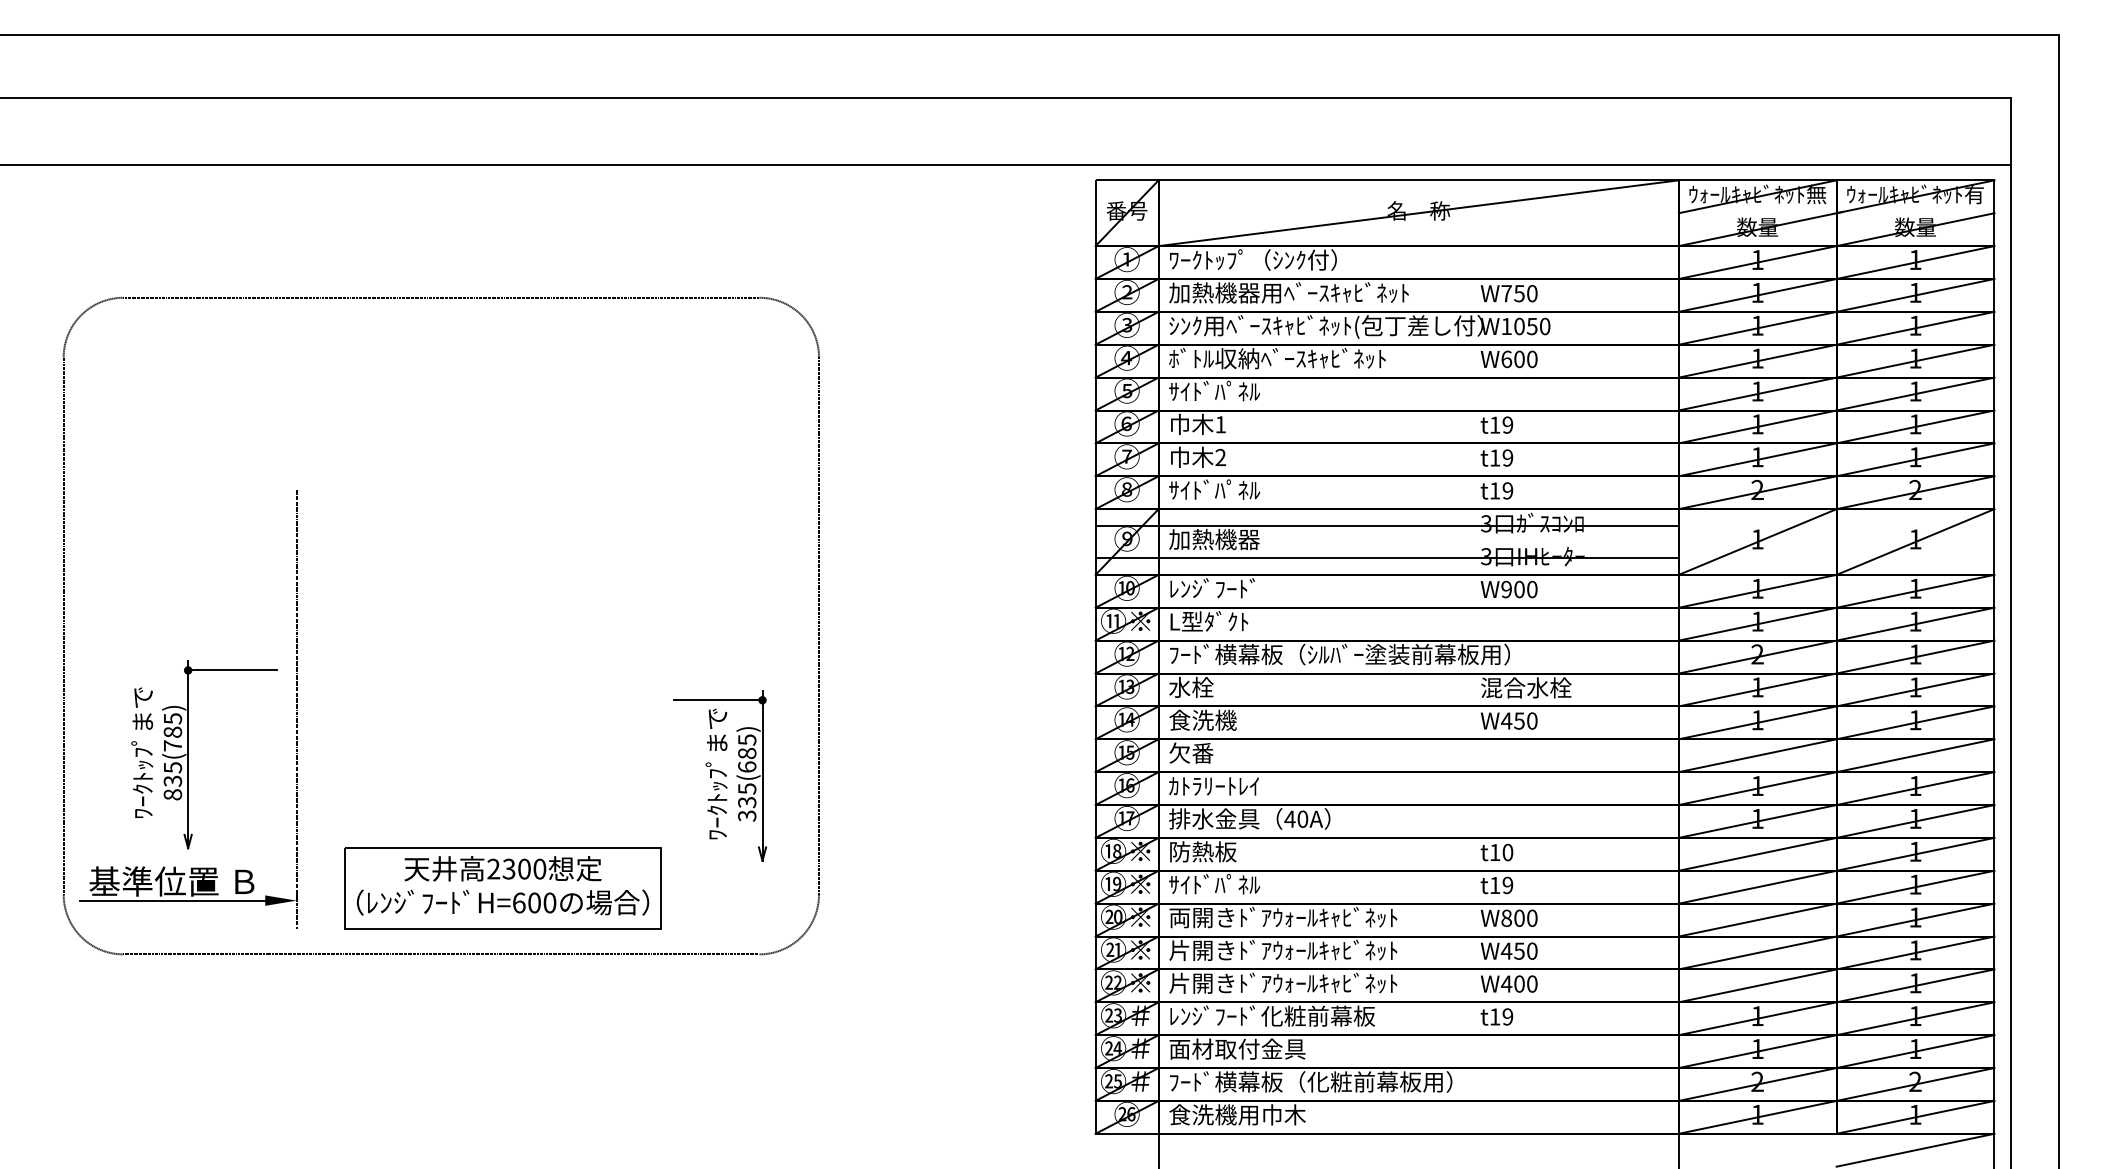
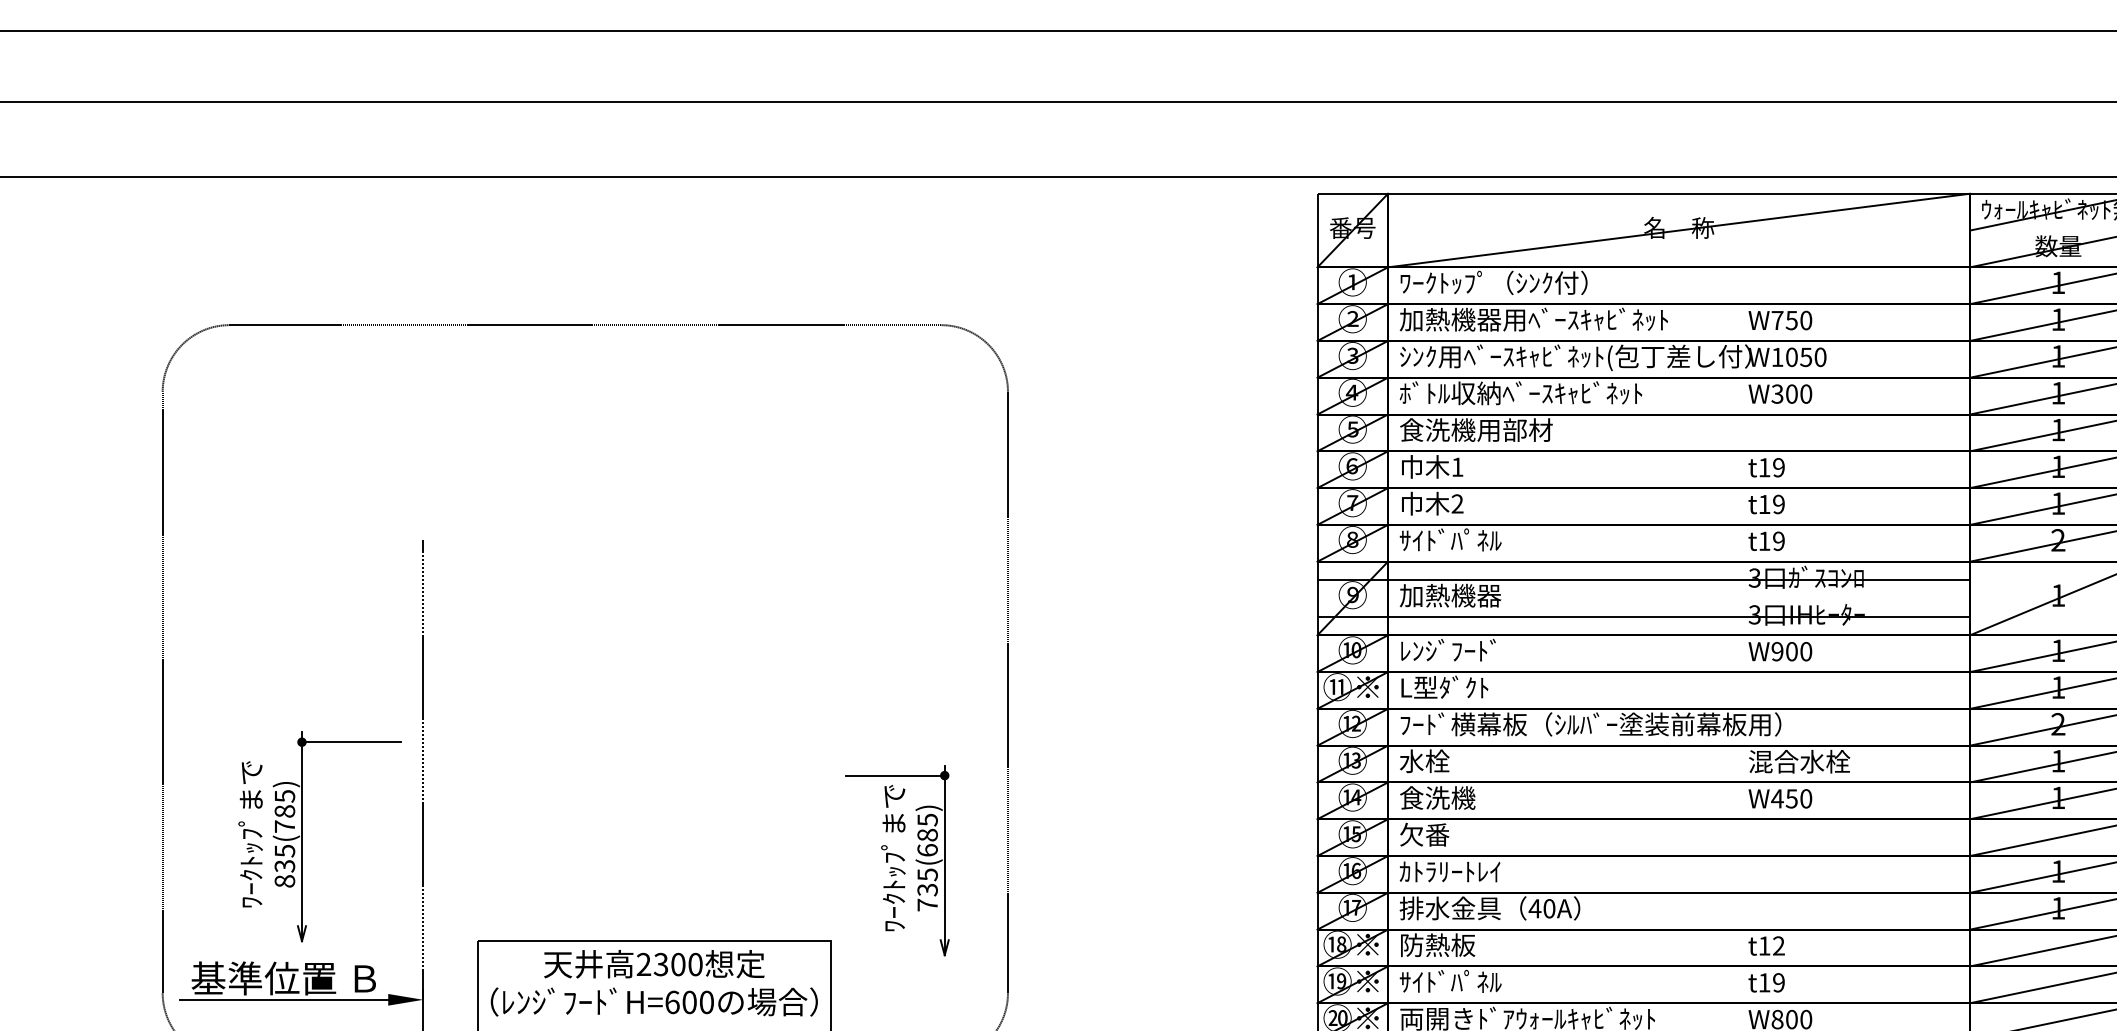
text: (1506, 359) -> (1777, 394), W600 -> W300
text: (1237, 391) -> (1476, 430), ｻｲﾄﾞﾊﾟﾈﾙ -> 食洗機用部材
text: (747, 815) -> (927, 904), 335(685) -> 735(685)
text: (1507, 852) -> (1778, 945), t10 -> t12

